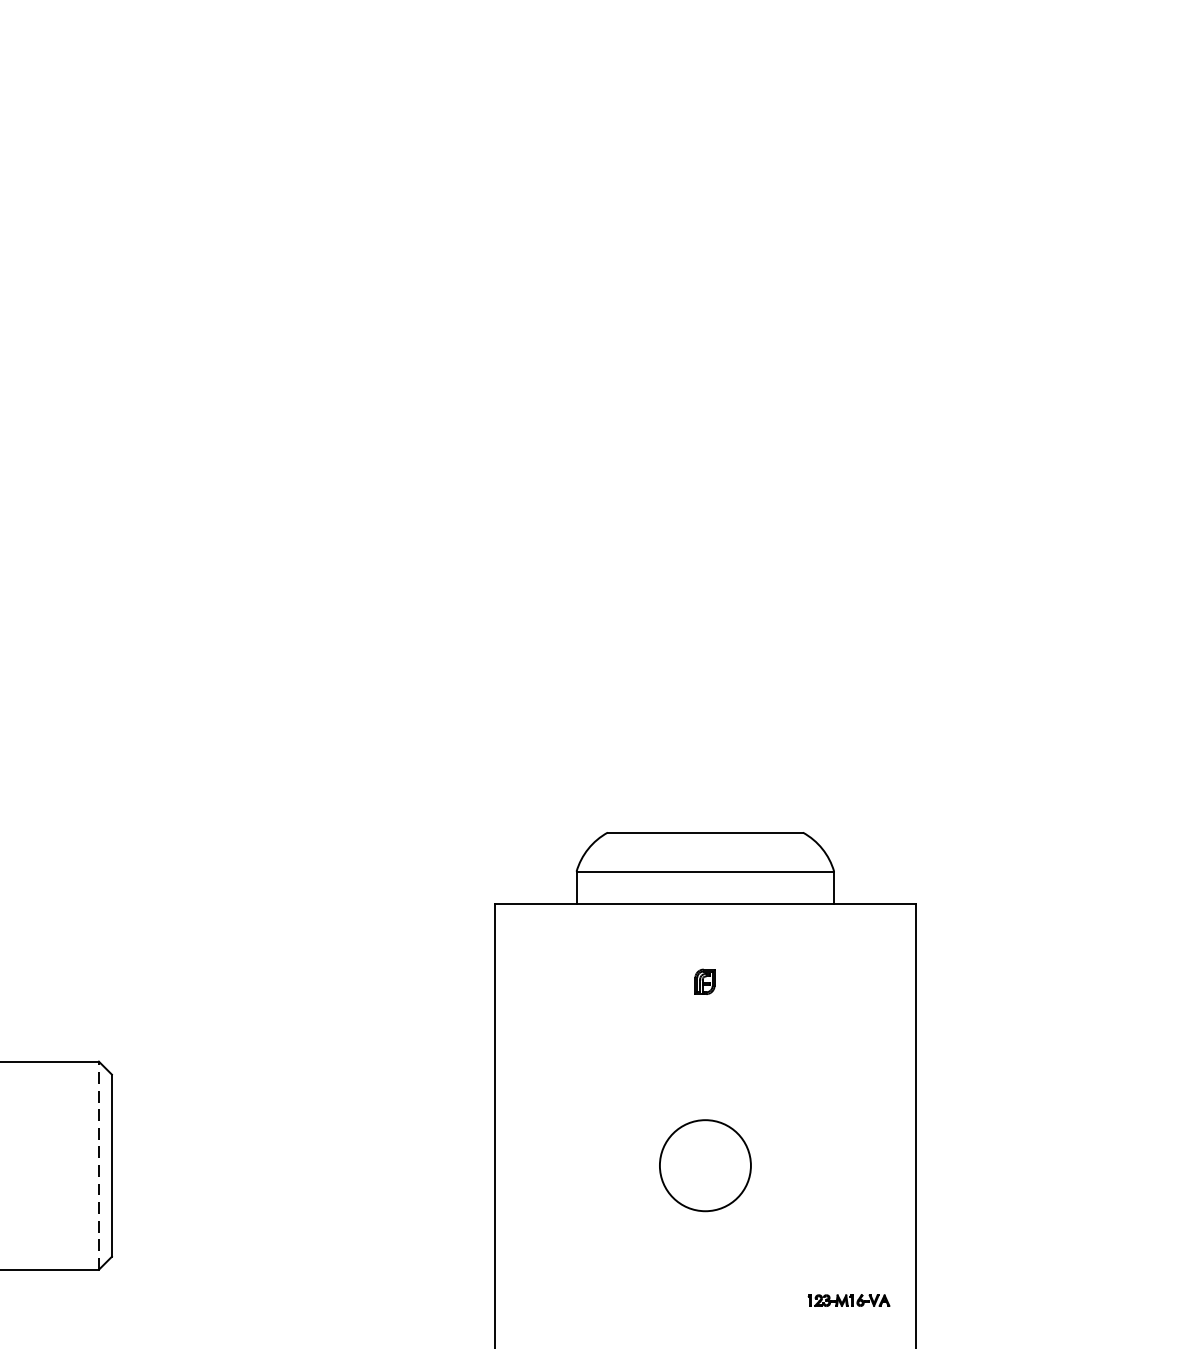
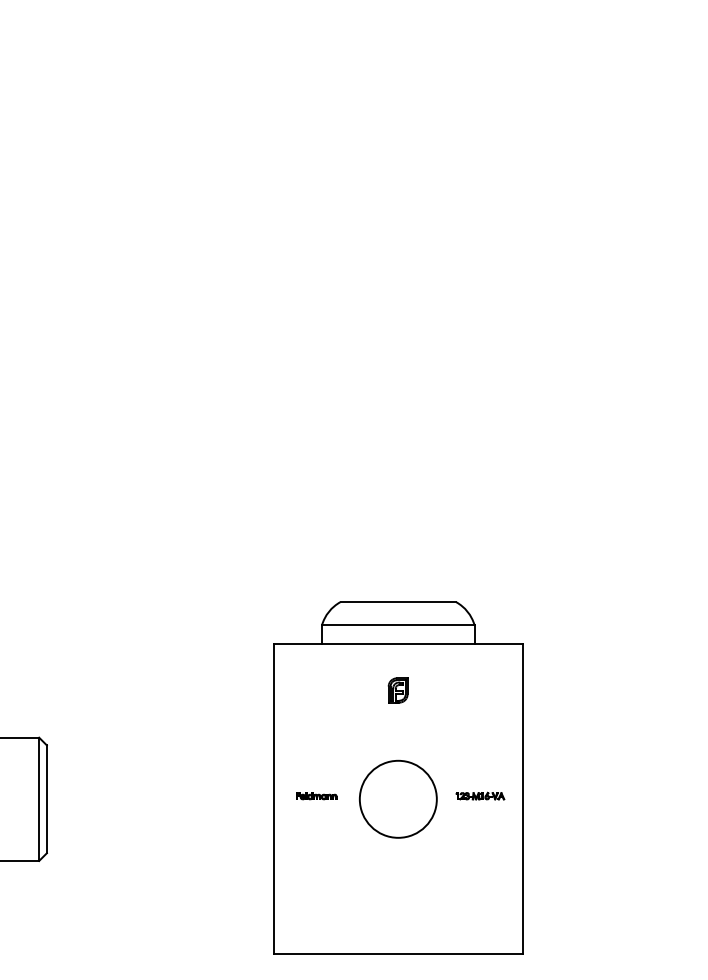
part: (704, 981) -> (397, 690), size x1.67
part: (567, 1160) -> (316, 796), added
circle: (704, 1164) -> (397, 798), size x1.43
line: (99, 1165) -> (39, 799), dashed -> solid
part: (849, 1299) -> (480, 795), moved

